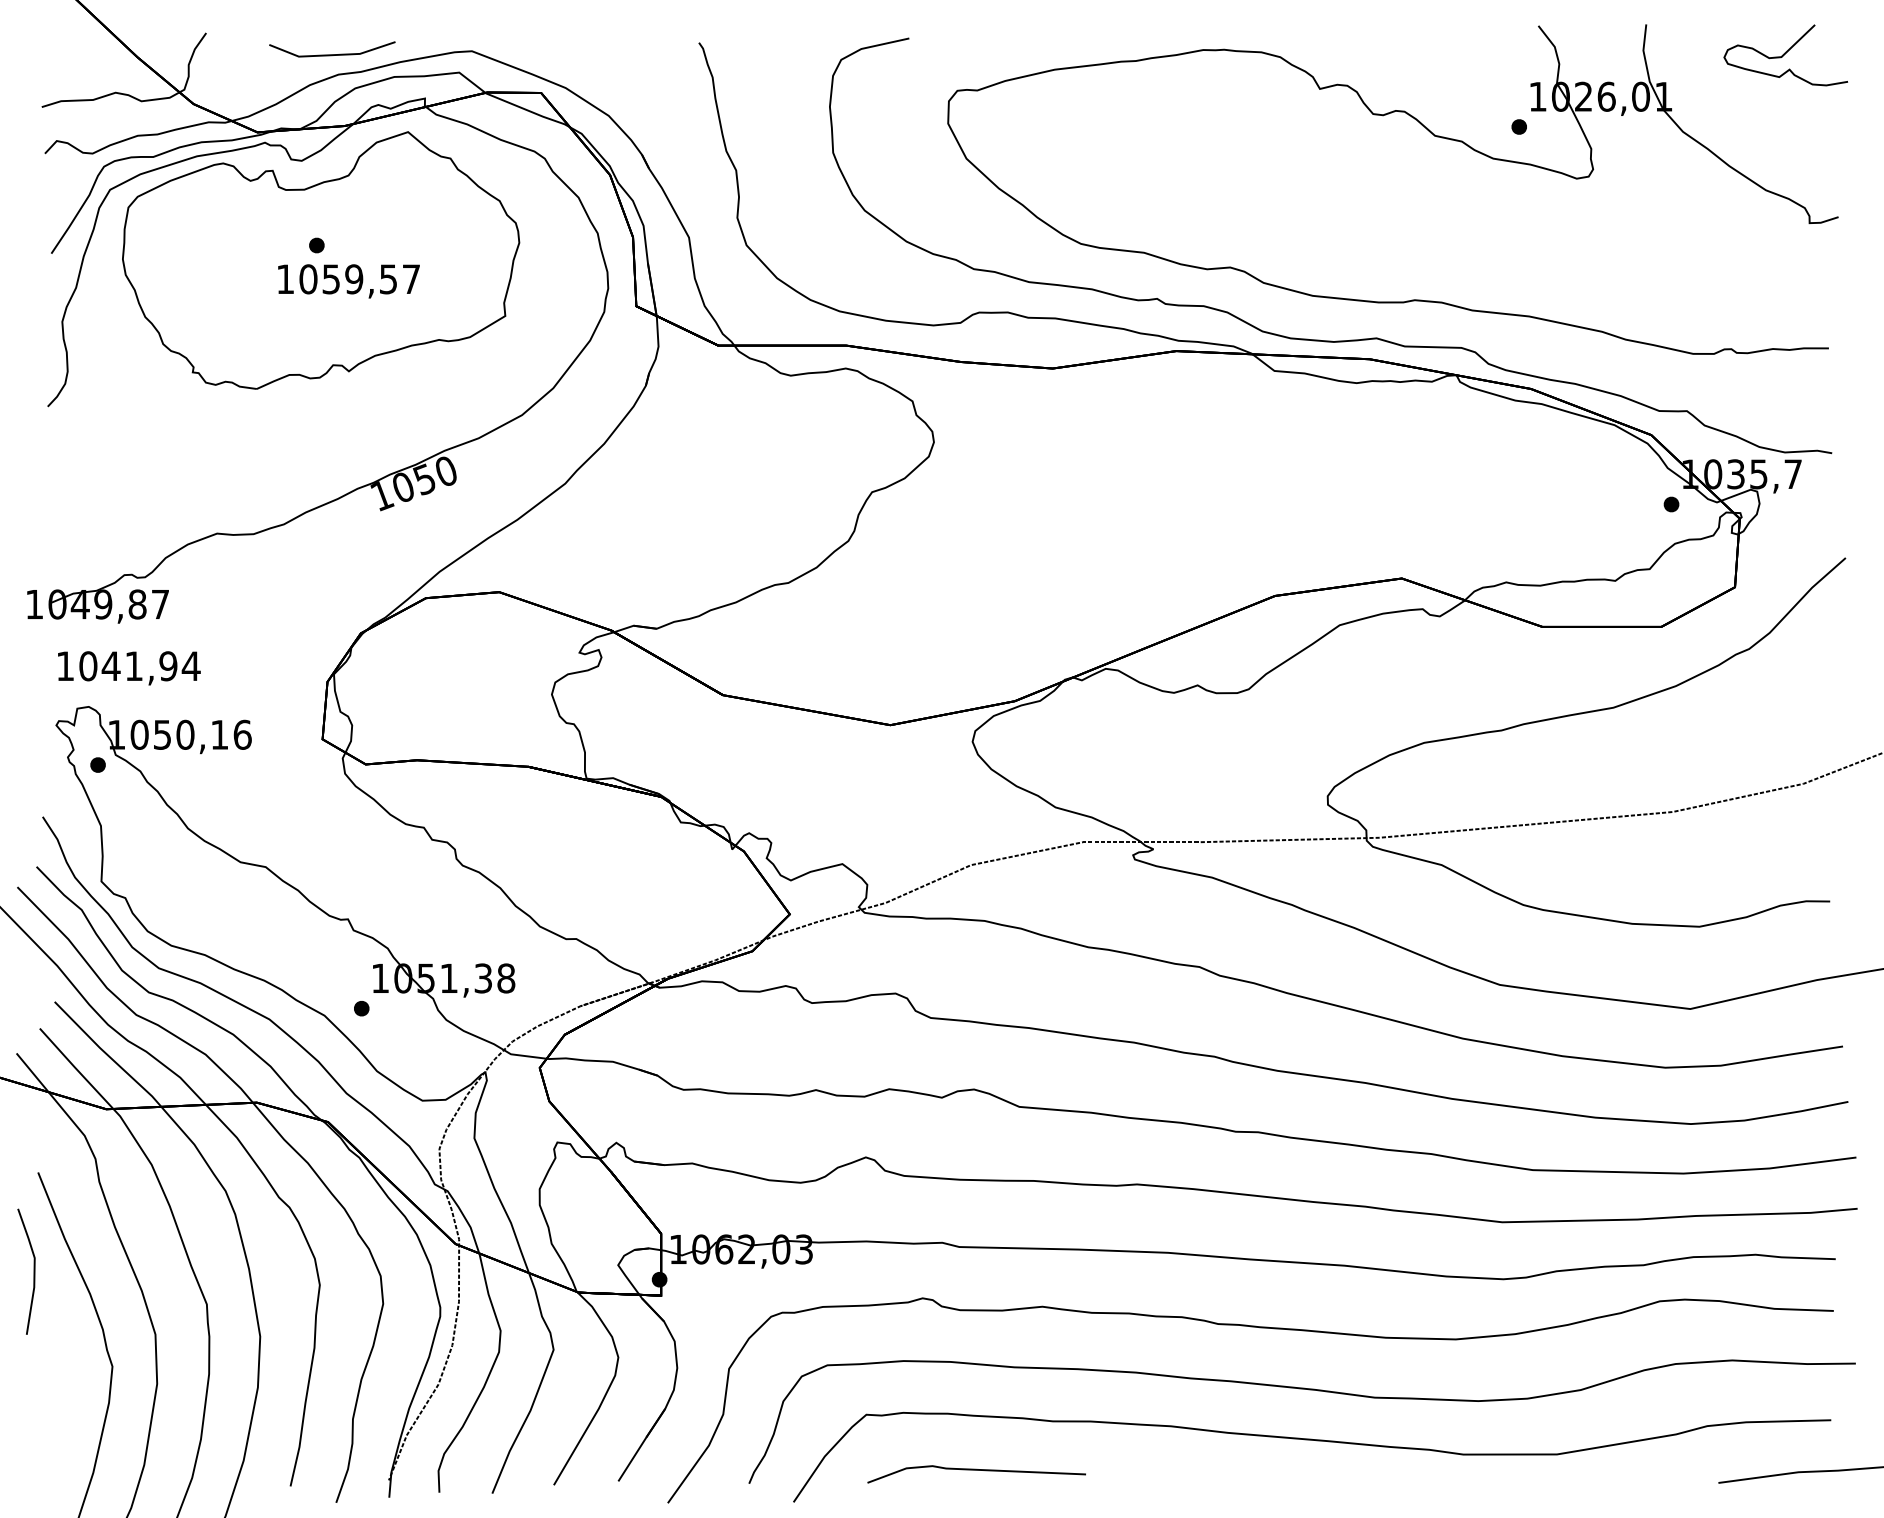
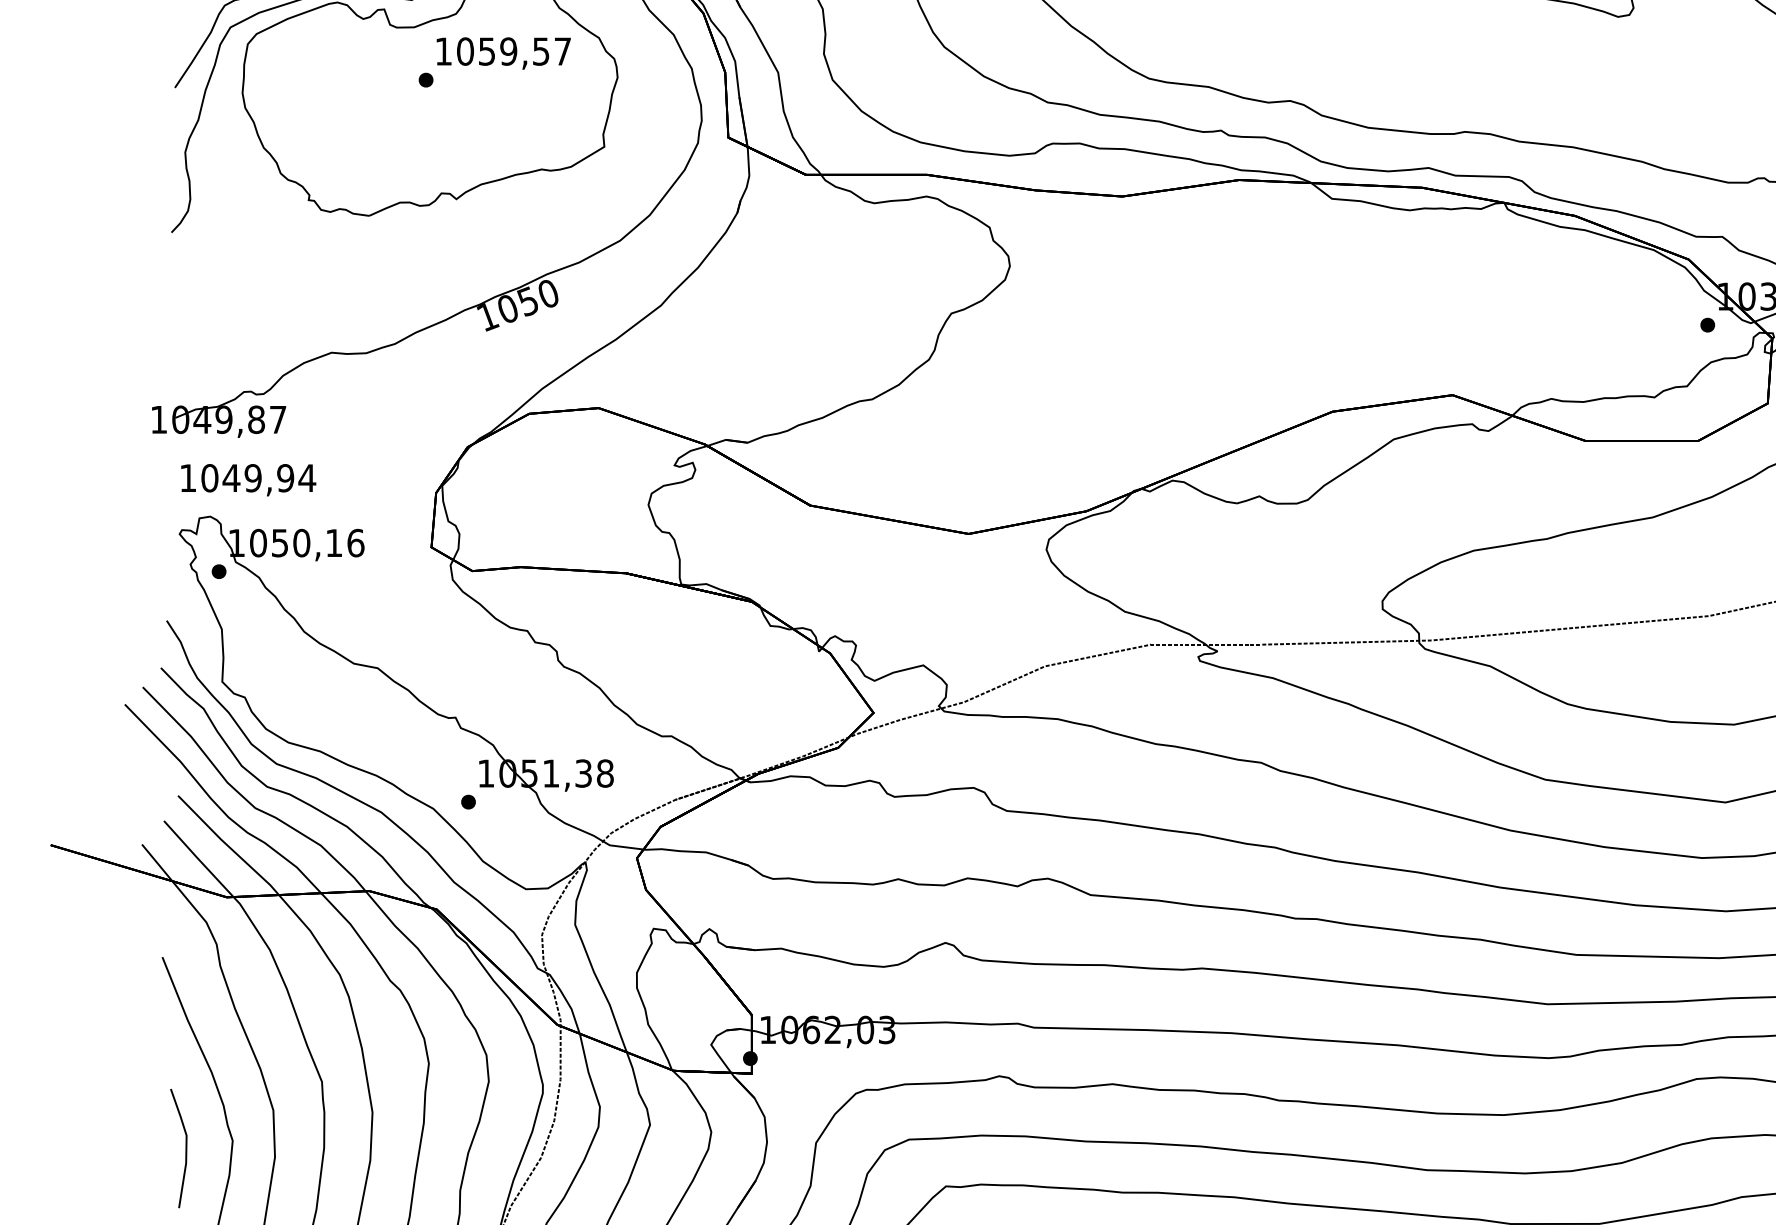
text: (348, 281) -> (503, 53), moved
text: (134, 666) -> (253, 478), 1041,94 -> 1049,94
line: (33, 1271) -> (185, 1148), moved

